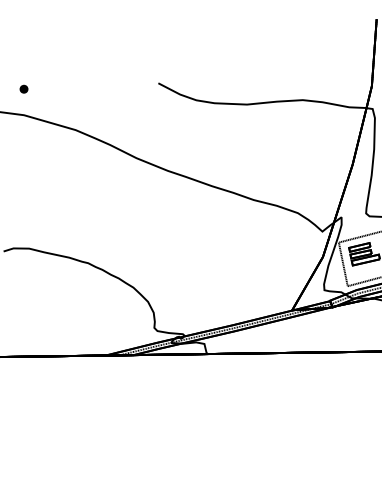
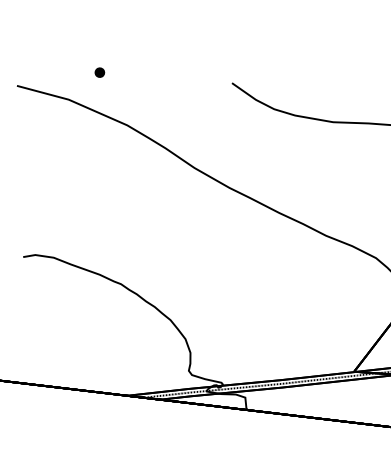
part: (23, 88) -> (99, 71), moved

